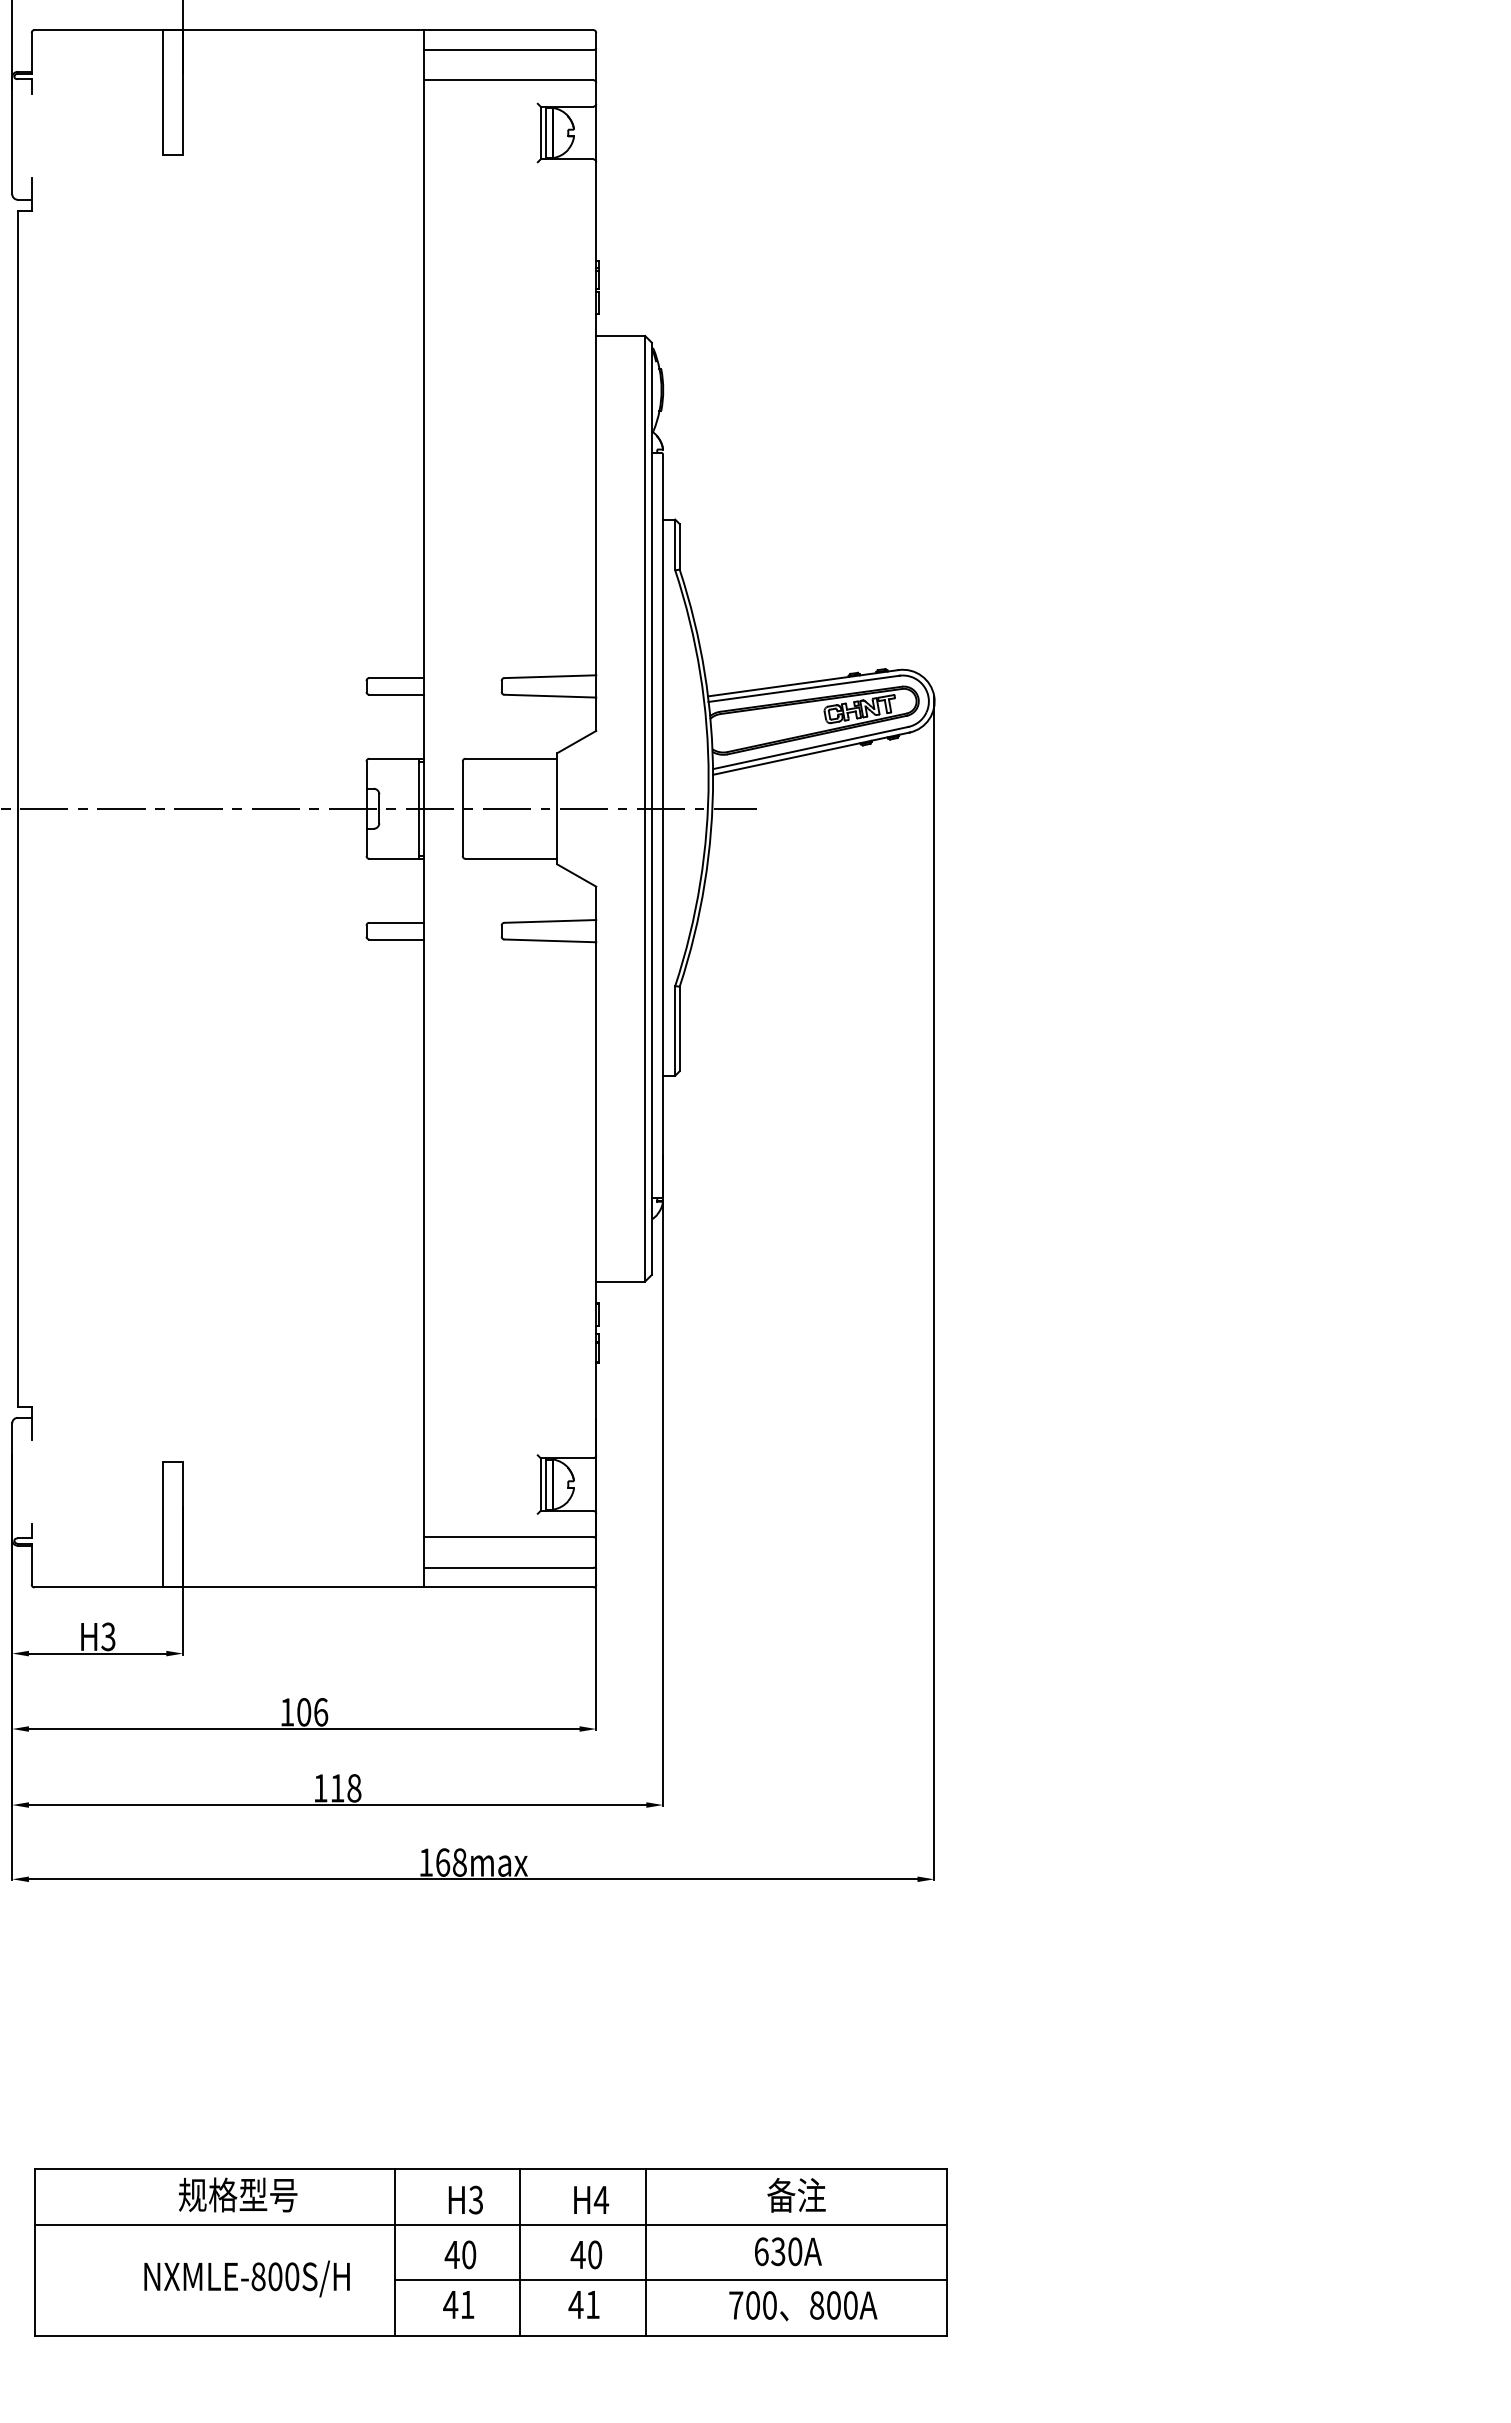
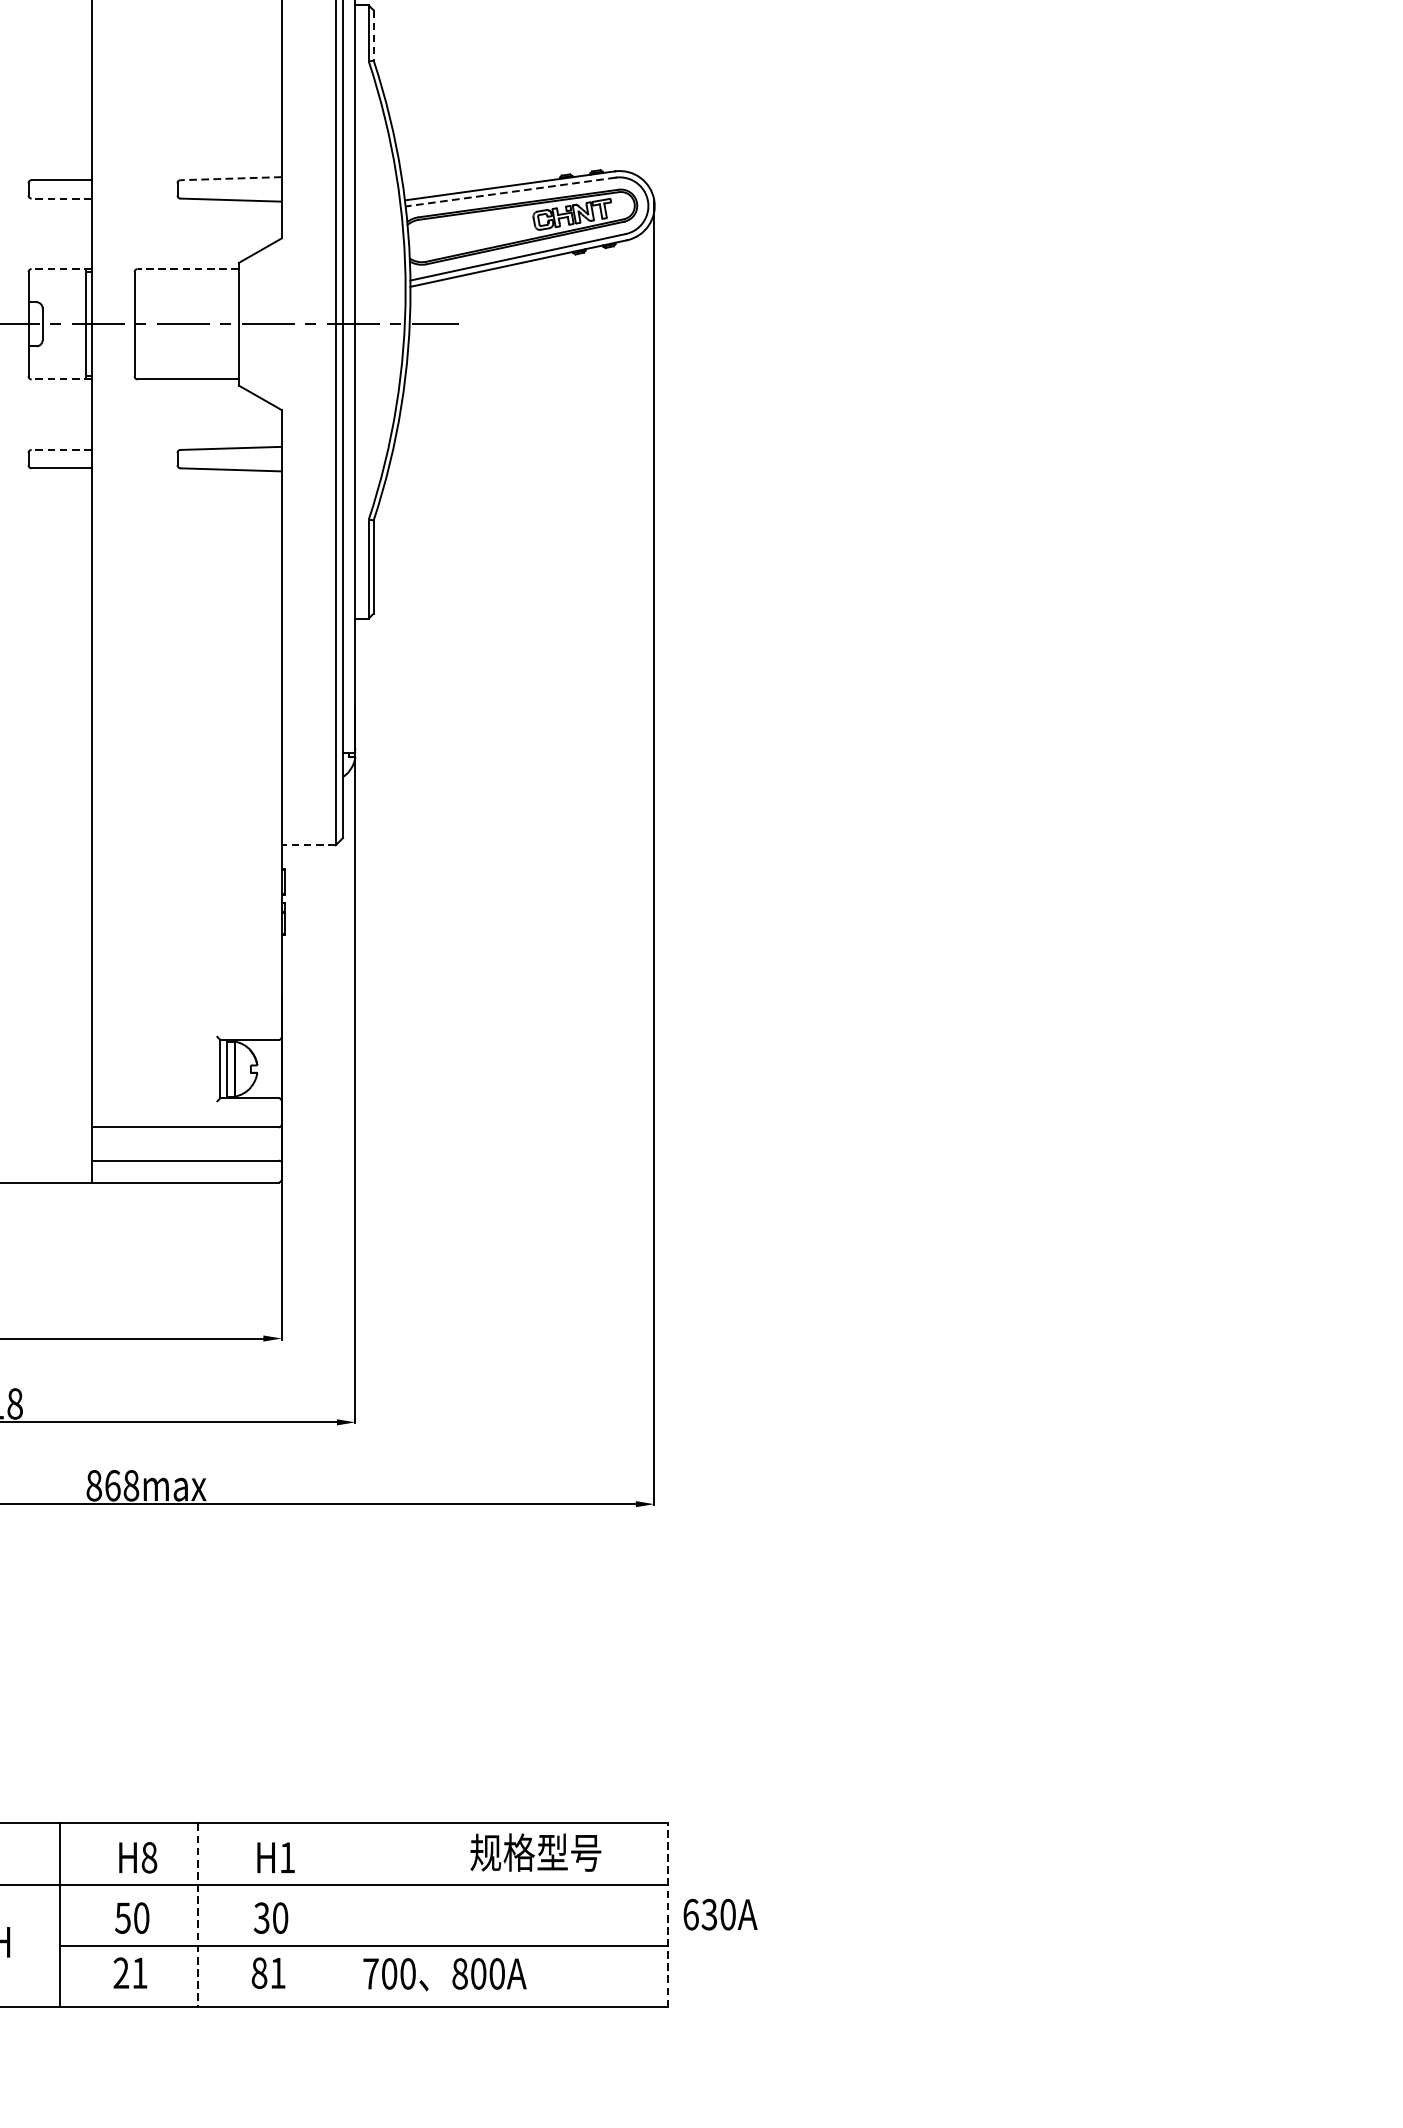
line: (679, 546) -> (373, 35), solid -> dashed
line: (550, 676) -> (231, 178), solid -> dashed
line: (803, 688) -> (510, 191), solid -> dashed
line: (396, 694) -> (61, 198), solid -> dashed
line: (396, 758) -> (61, 268), solid -> dashed
line: (511, 758) -> (188, 268), solid -> dashed
line: (396, 858) -> (61, 379), solid -> dashed
line: (396, 922) -> (61, 449), solid -> dashed
line: (620, 1281) -> (308, 845), solid -> dashed
text: (426, 1862) -> (94, 1485), 168max -> 868max
text: (826, 2195) -> (535, 1852), 备注 -> 规格型号
text: (476, 2199) -> (149, 1857), H3 -> H8
text: (601, 2199) -> (287, 1857), H4 -> H1
text: (788, 2251) -> (720, 1914), moved
line: (946, 2251) -> (667, 1914), solid -> dashed
line: (520, 2252) -> (198, 1915), solid -> dashed
line: (645, 2252) -> (336, 1915), removed
text: (577, 2254) -> (261, 1917), 40 -> 30
text: (451, 2255) -> (122, 1918), 40 -> 50
text: (450, 2304) -> (121, 1972), 41 -> 21
text: (575, 2304) -> (258, 1972), 41 -> 81
text: (803, 2306) -> (445, 1975), moved

